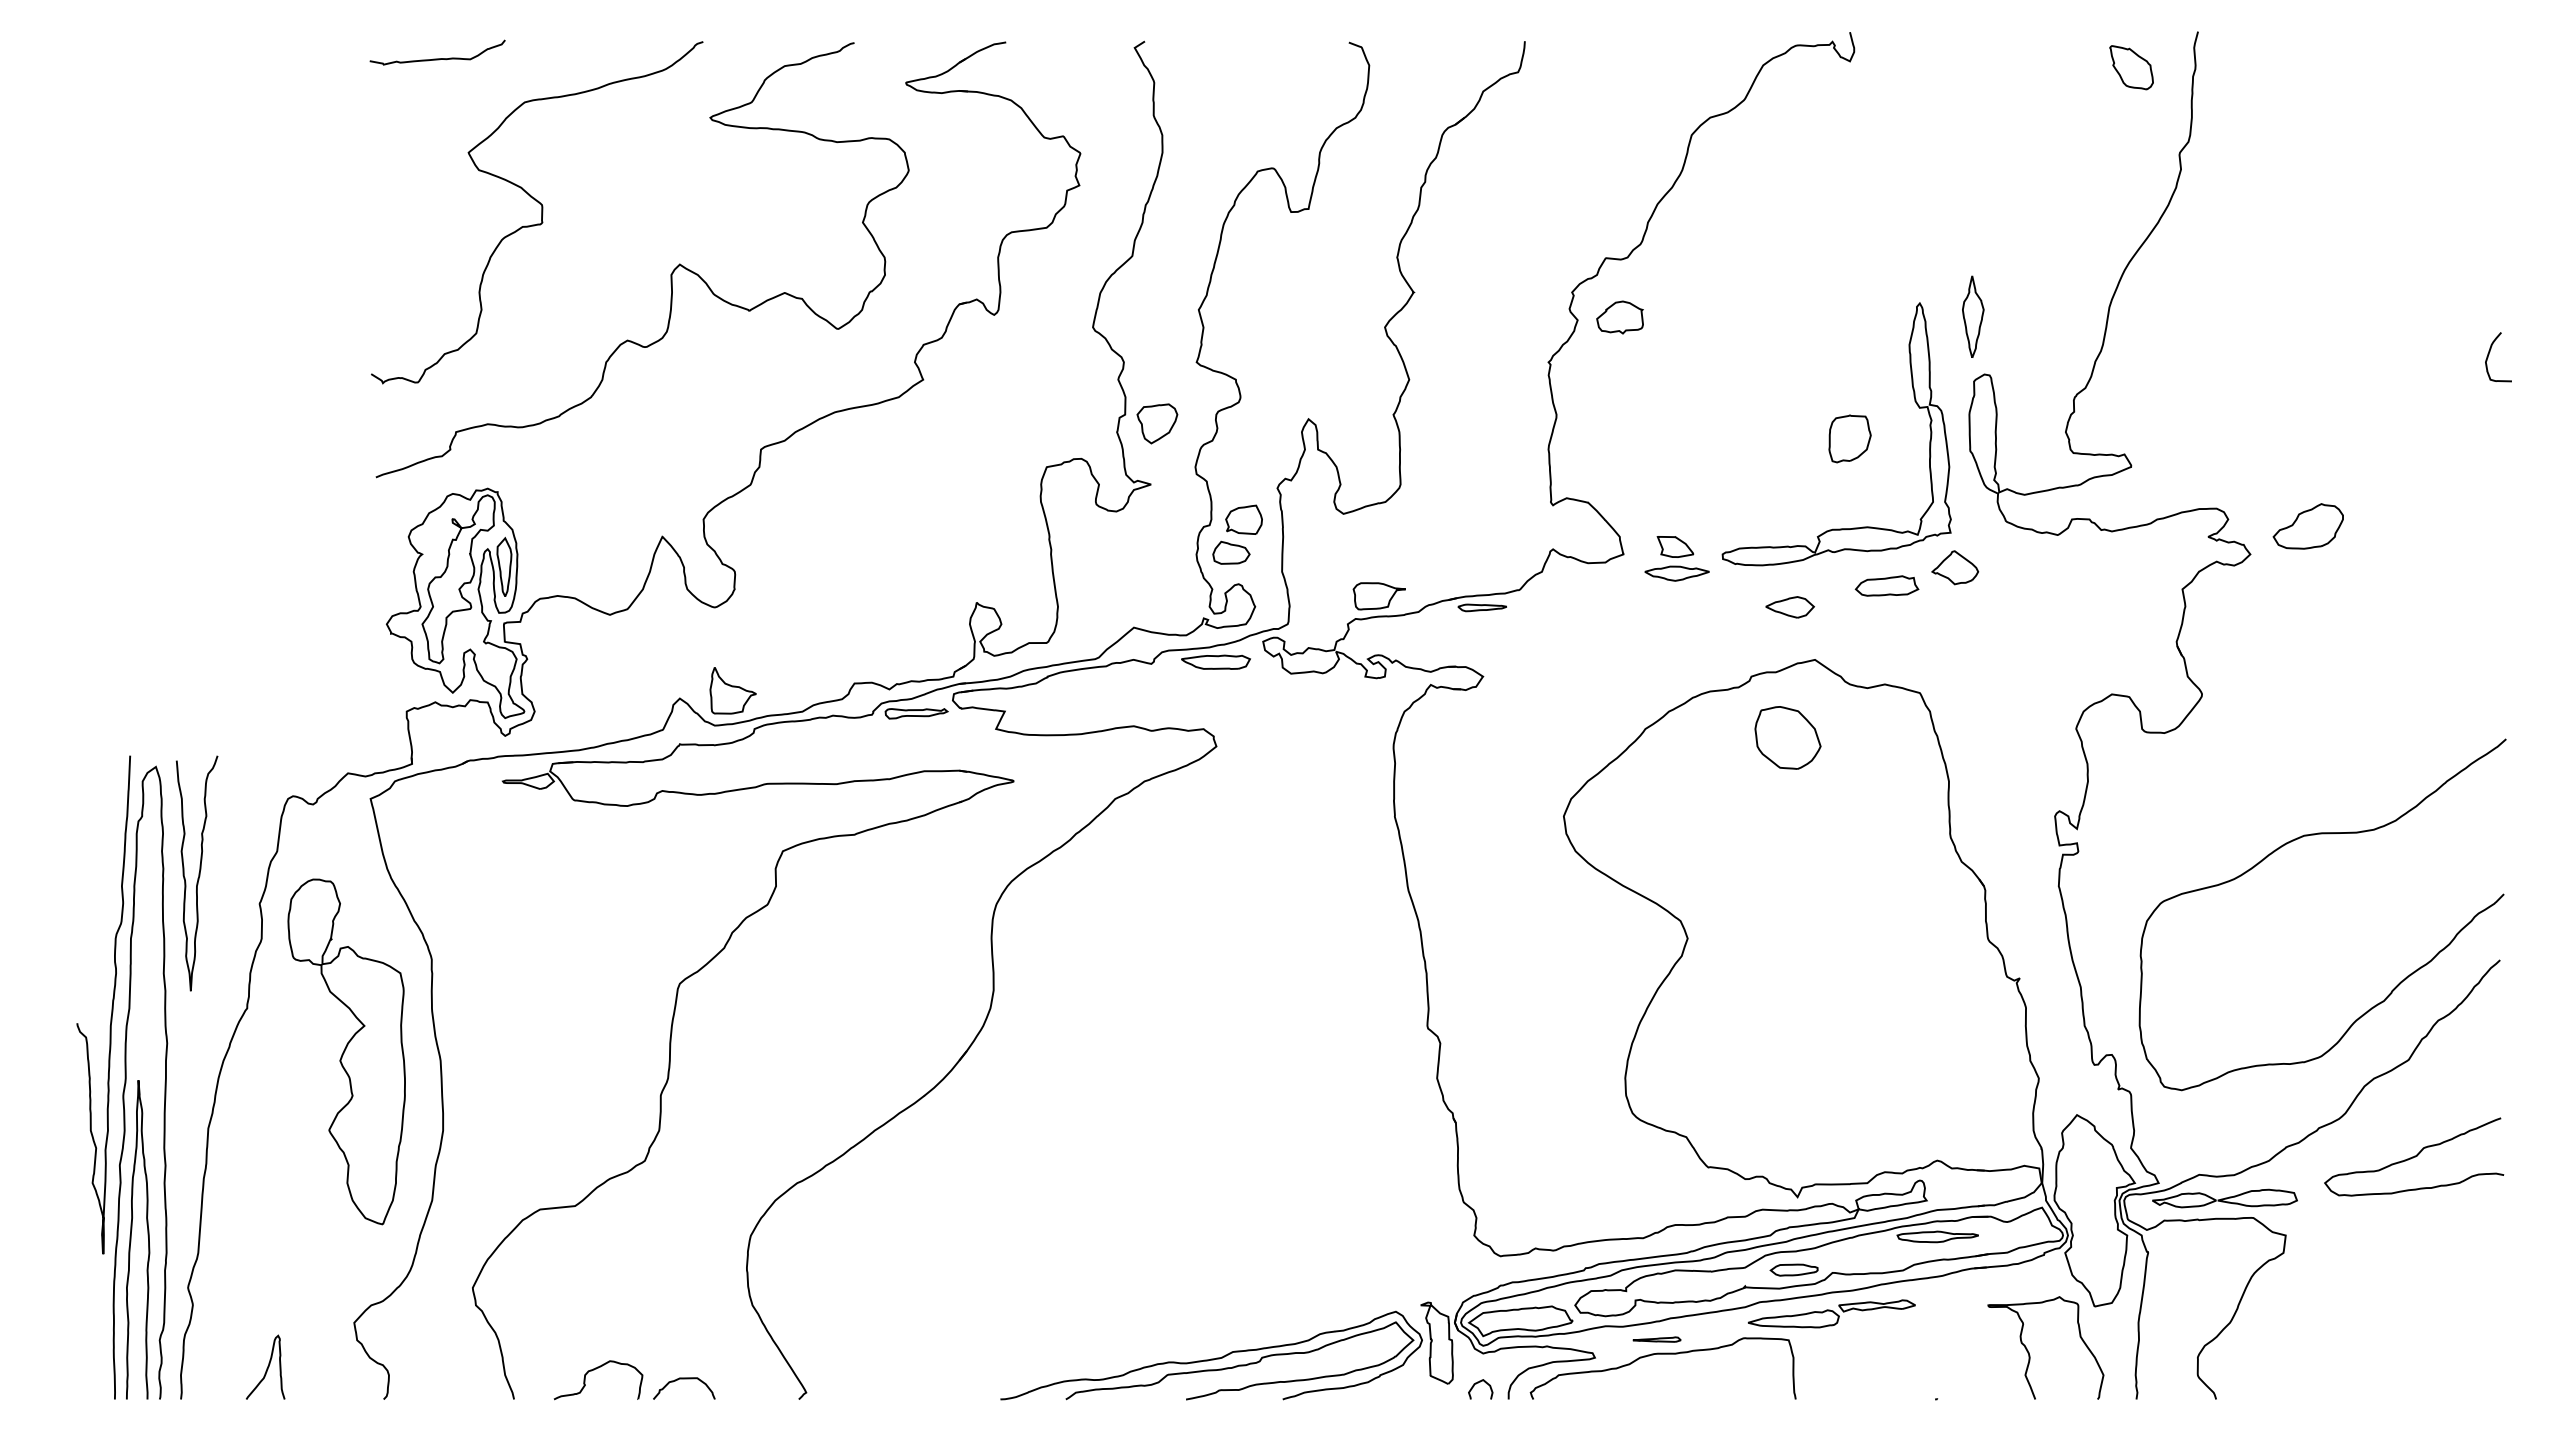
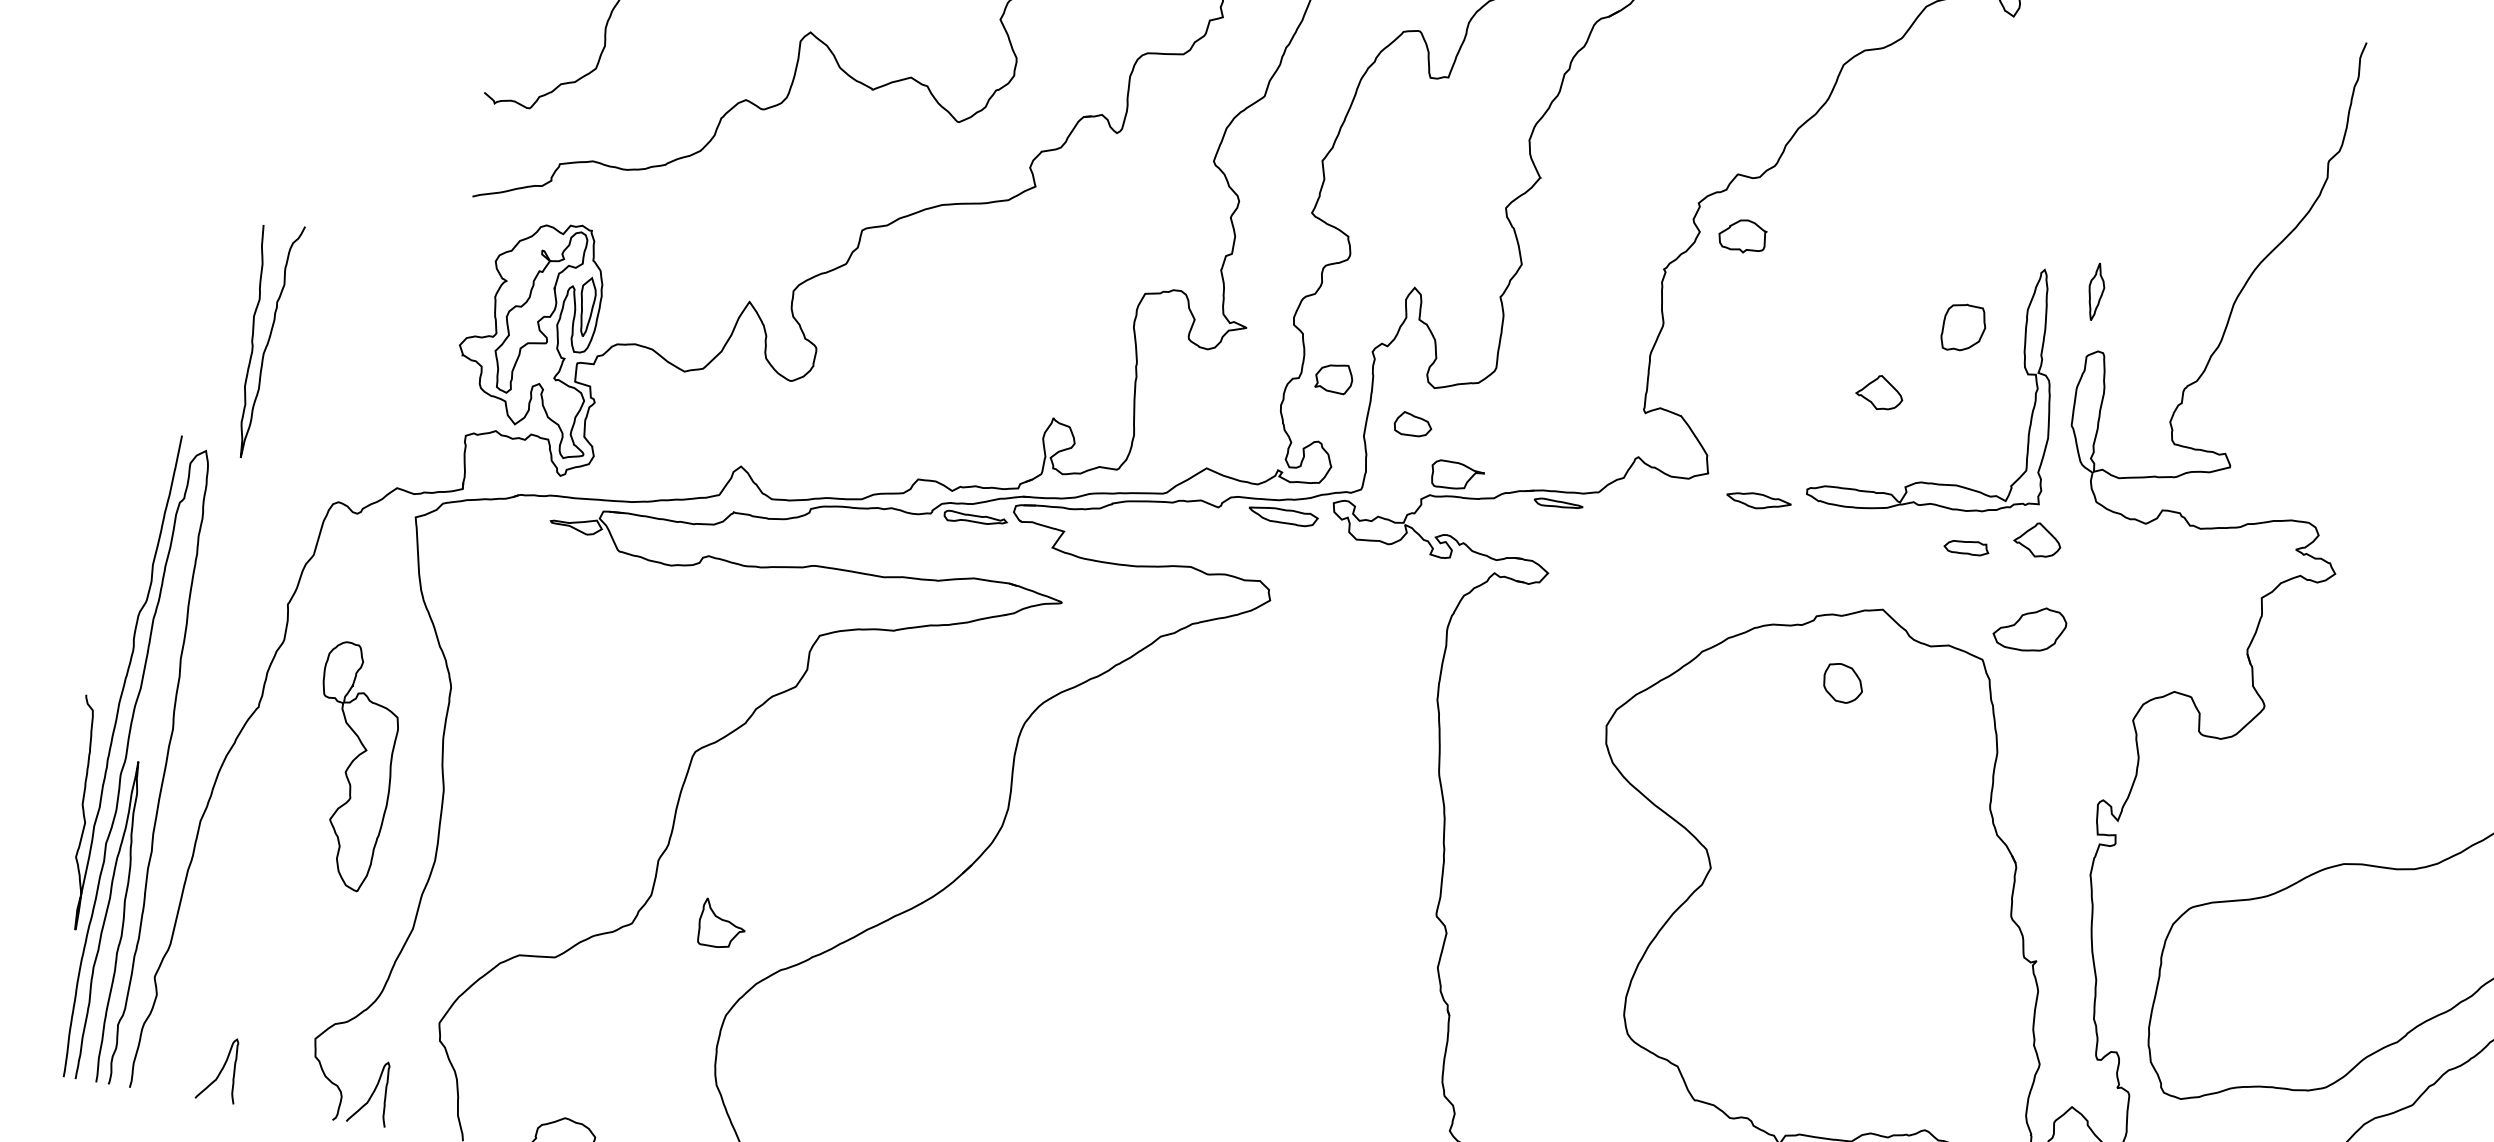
part: (2131, 67) -> (2294, 67), removed
part: (1973, 316) -> (2096, 291), size x0.7
part: (1157, 423) -> (1262, 267), removed
part: (1849, 438) -> (1963, 327), moved
part: (1778, 448) -> (1880, 392), added
part: (2307, 526) -> (2029, 628), moved
part: (1675, 546) -> (1761, 473), removed
part: (1231, 552) -> (1413, 424), moved
part: (1886, 585) -> (1966, 546), size x0.7
part: (1789, 607) -> (1865, 553), removed
part: (732, 690) -> (721, 924), moved
part: (1787, 737) -> (1842, 682), size x0.6
curve: (198, 873) -> (267, 341), moved
part: (346, 1051) -> (351, 766), size x0.7
curve: (418, 1365) -> (372, 1091), added

